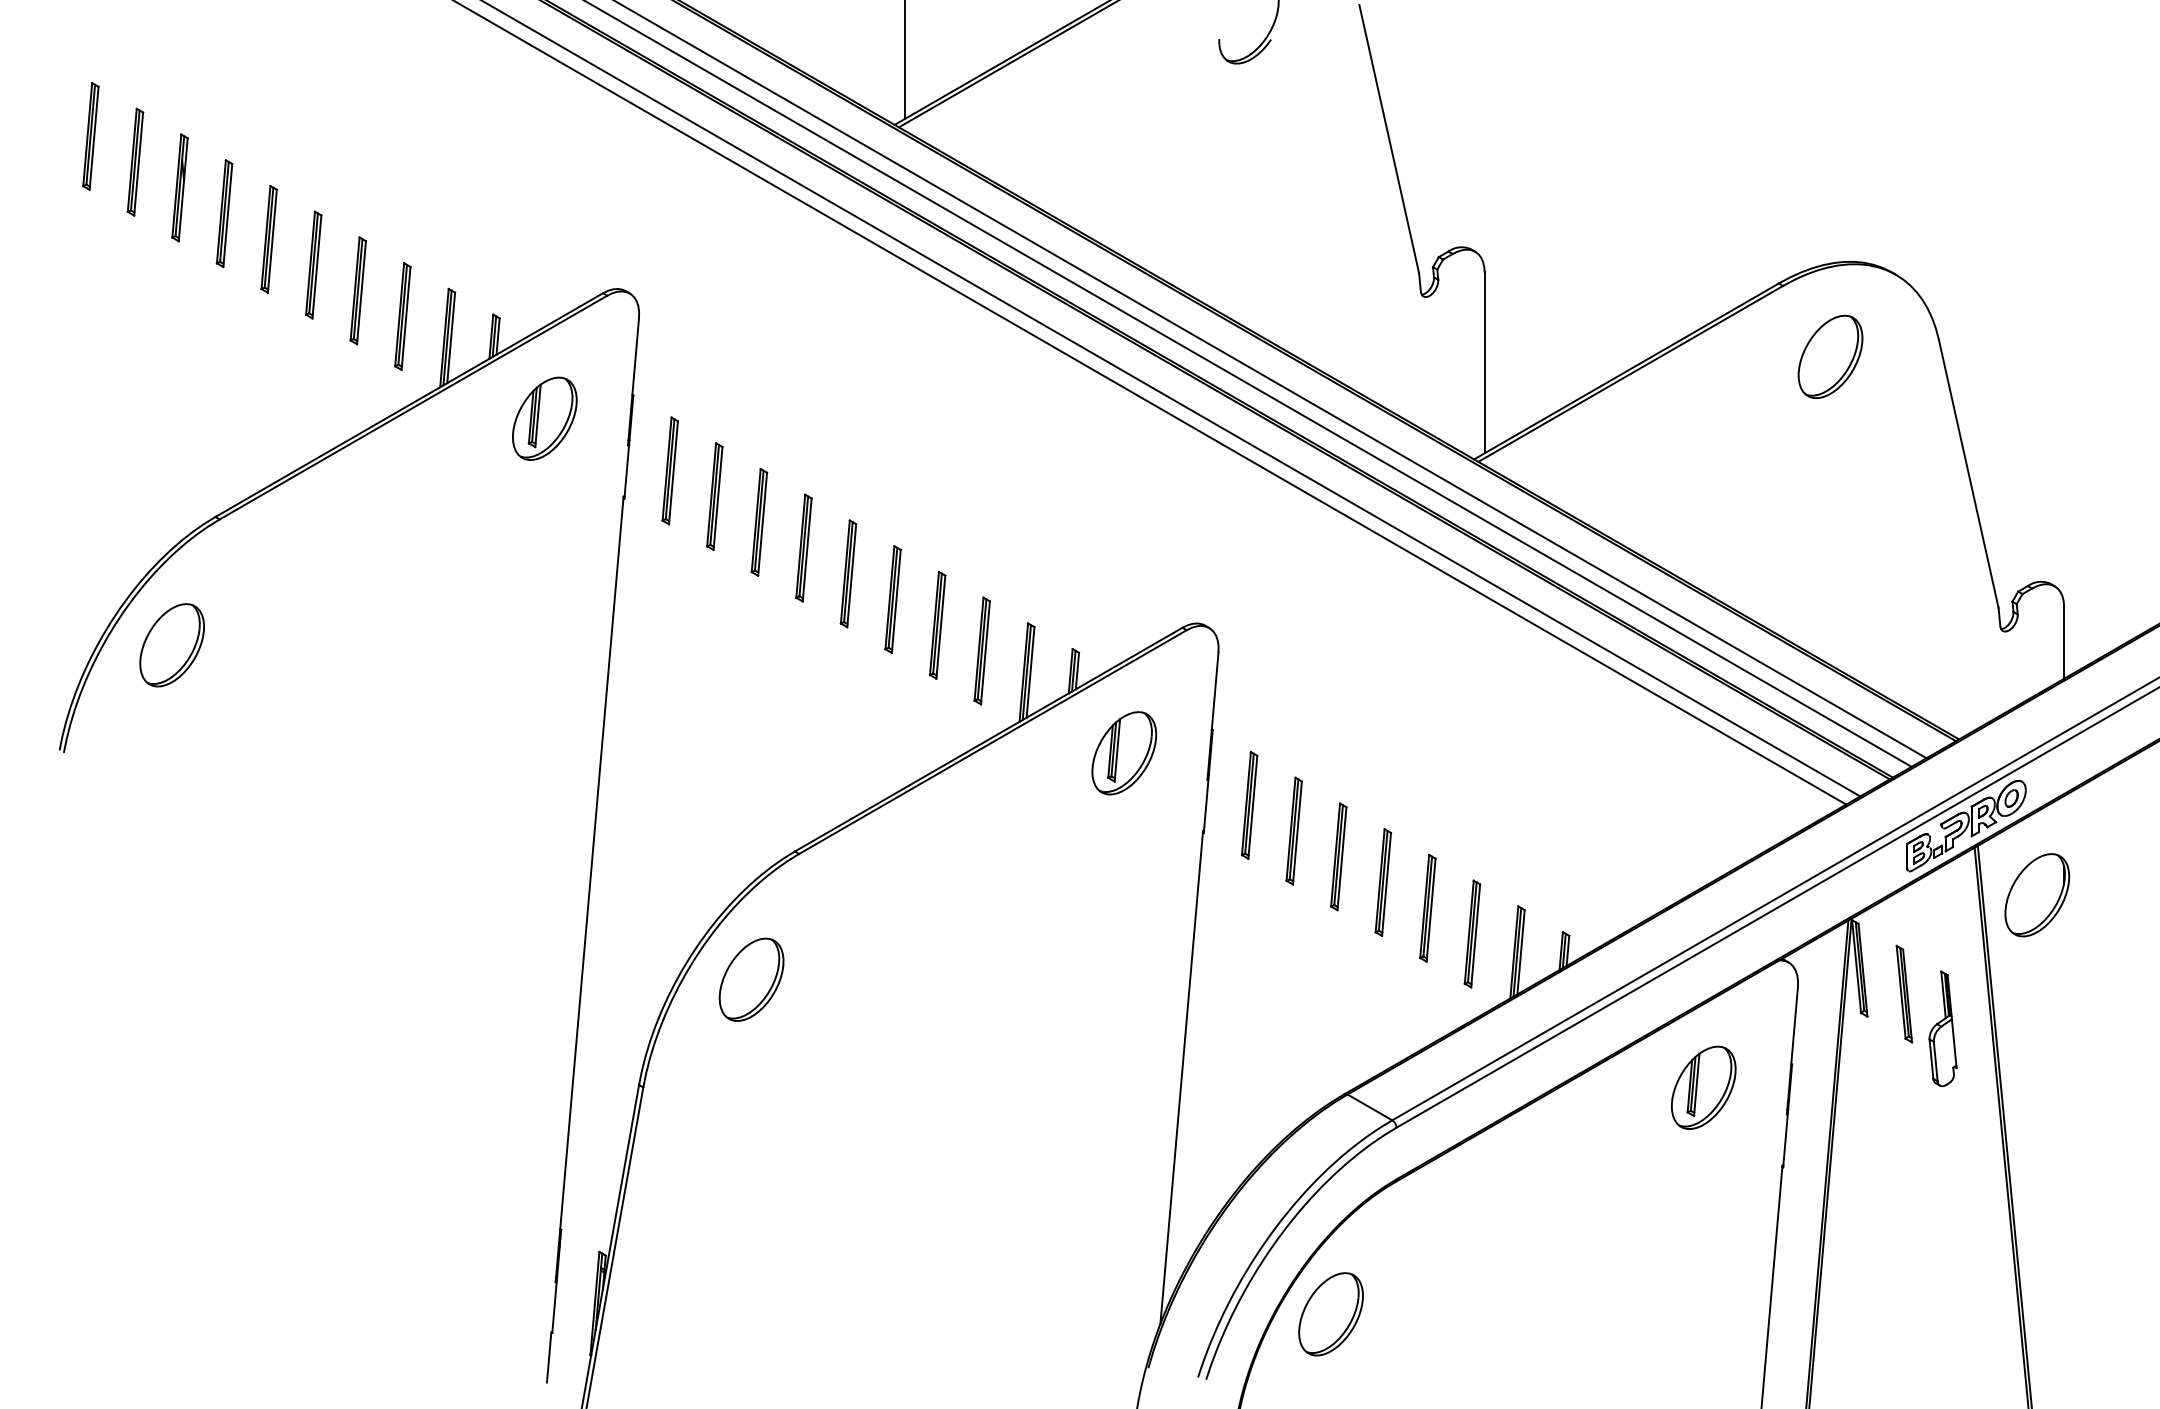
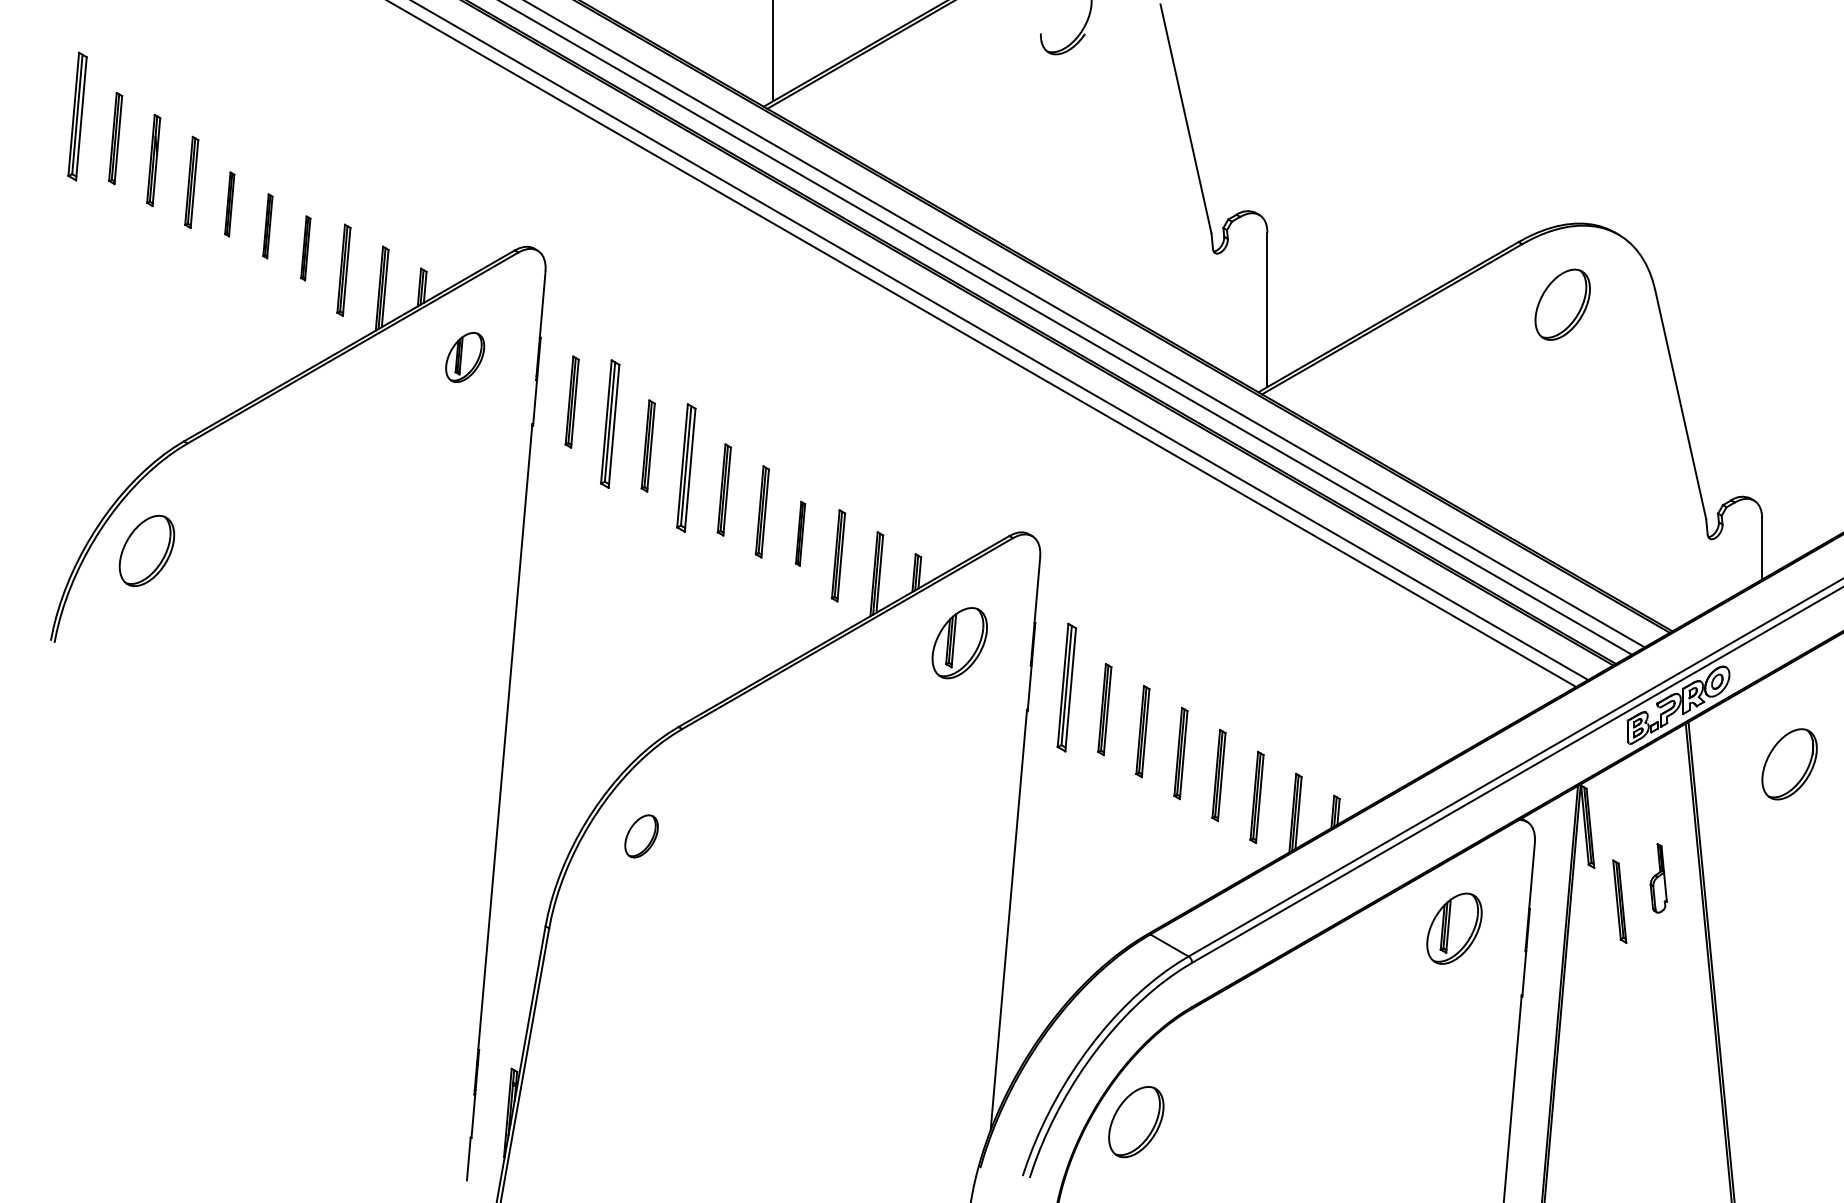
part: (90, 136) -> (77, 116), size x1.4
part: (268, 239) -> (229, 204), size x0.7
part: (313, 264) -> (267, 225), size x0.7
part: (357, 290) -> (305, 248), size x0.7
part: (544, 418) -> (464, 357), size x0.7
part: (714, 496) -> (609, 423), size x1.4
part: (803, 547) -> (685, 467), size x1.4
part: (937, 624) -> (800, 533), size x0.7
part: (1249, 805) -> (1066, 687), size x1.4
part: (2037, 895) -> (1789, 764), moved
part: (751, 979) -> (641, 836), size x0.6
part: (1903, 993) -> (1619, 901), moved
part: (1942, 1028) -> (1658, 878), size x0.7

